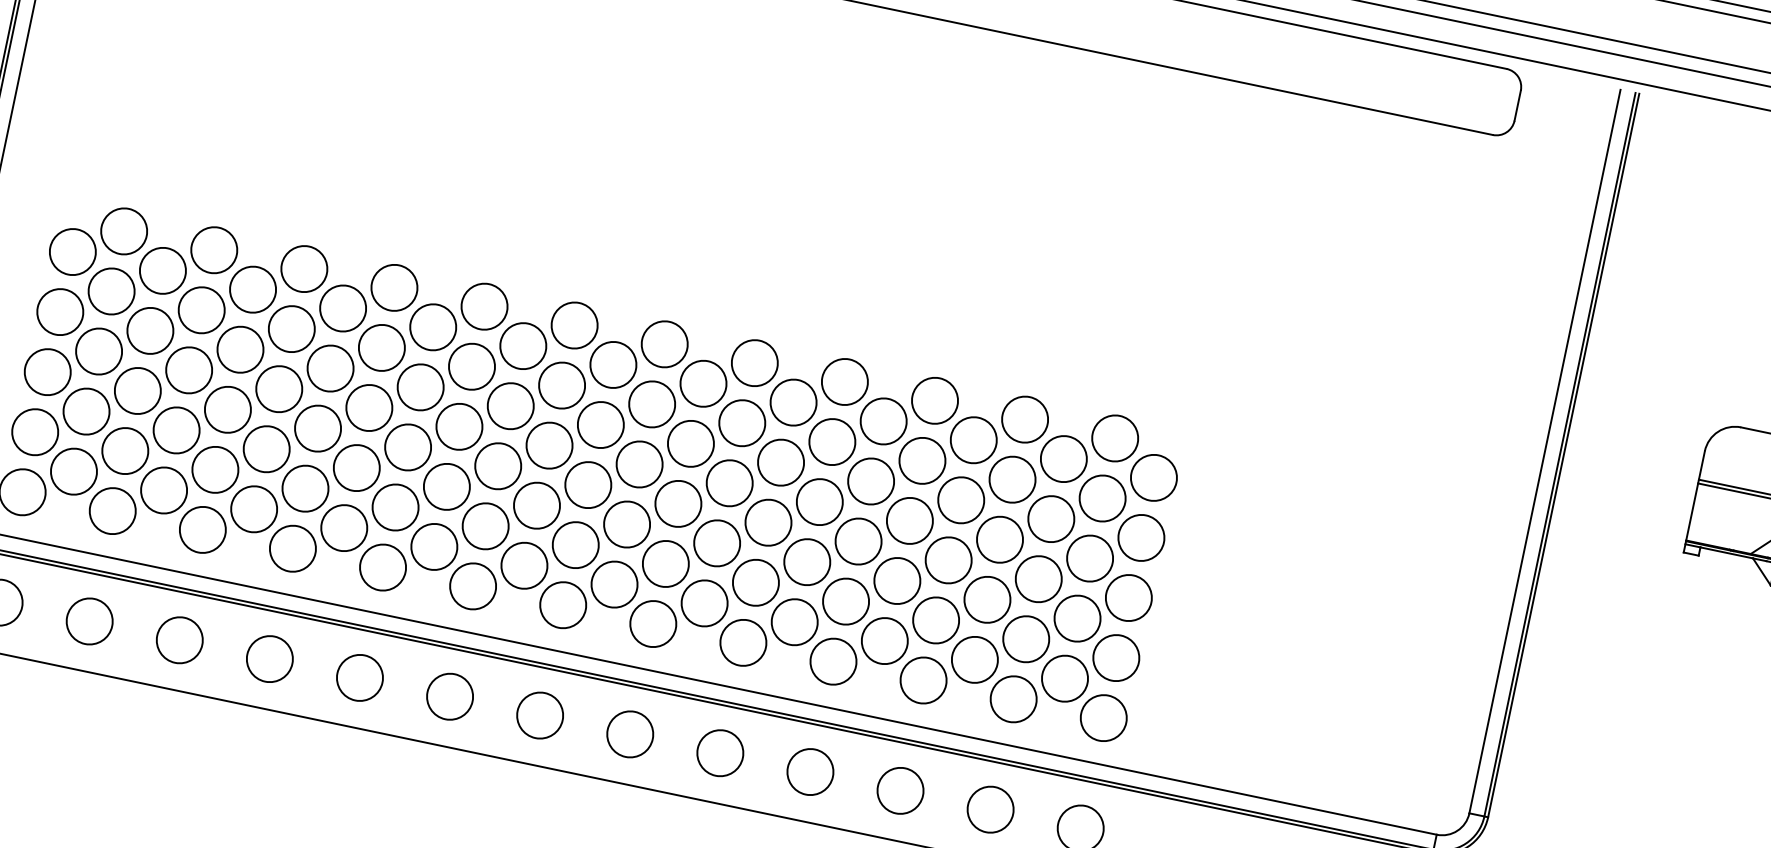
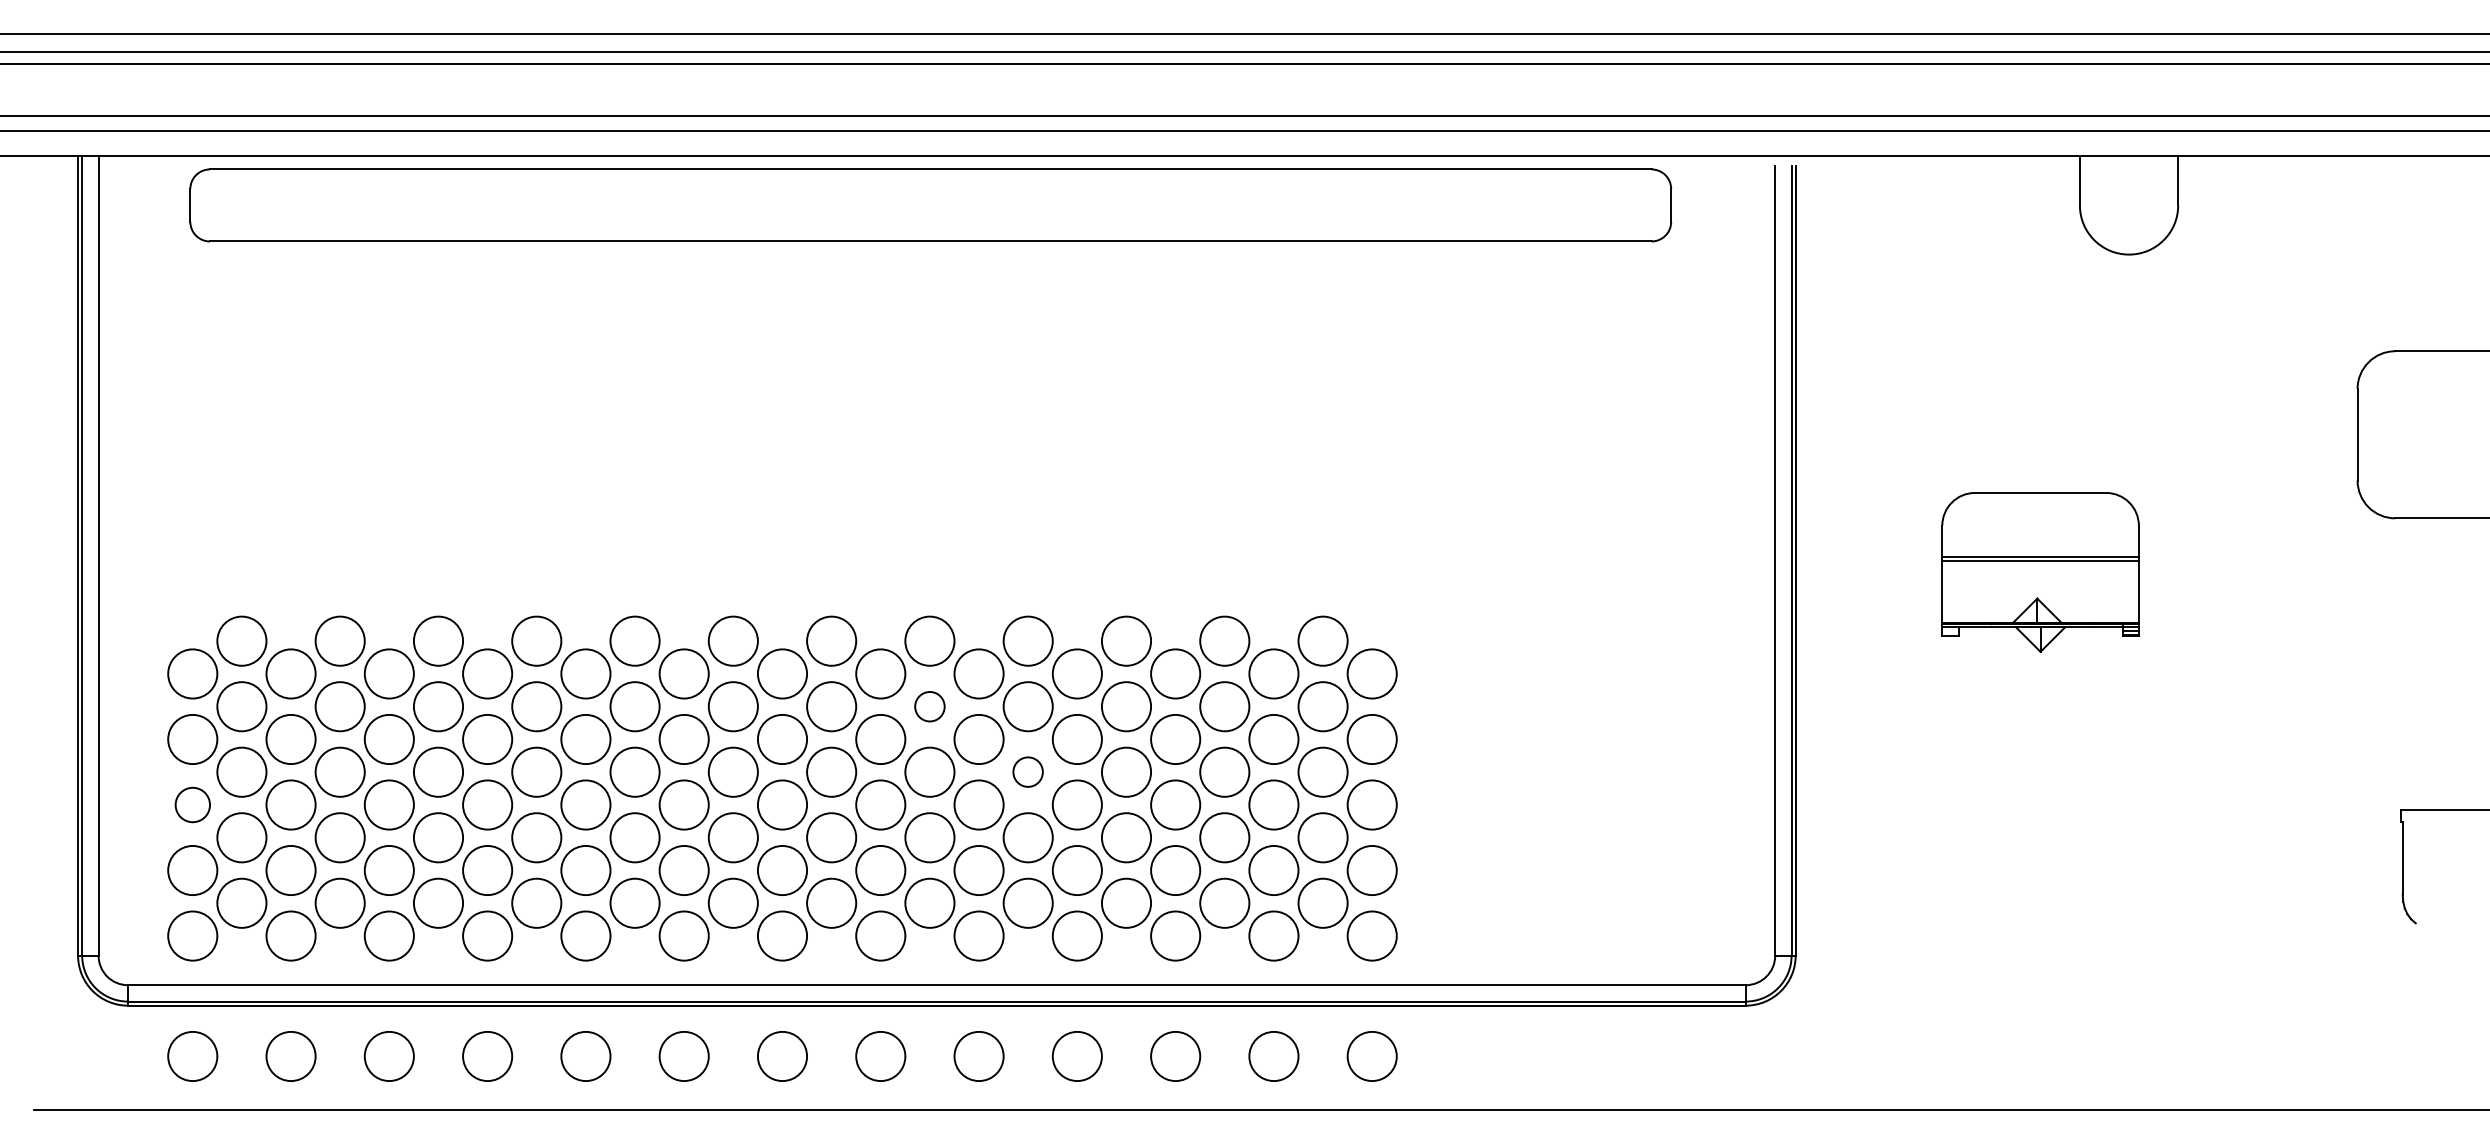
circle: (47, 371) -> (192, 804), size x0.7
circle: (741, 422) -> (929, 706), size x0.6
circle: (819, 501) -> (1027, 771), size x0.6

